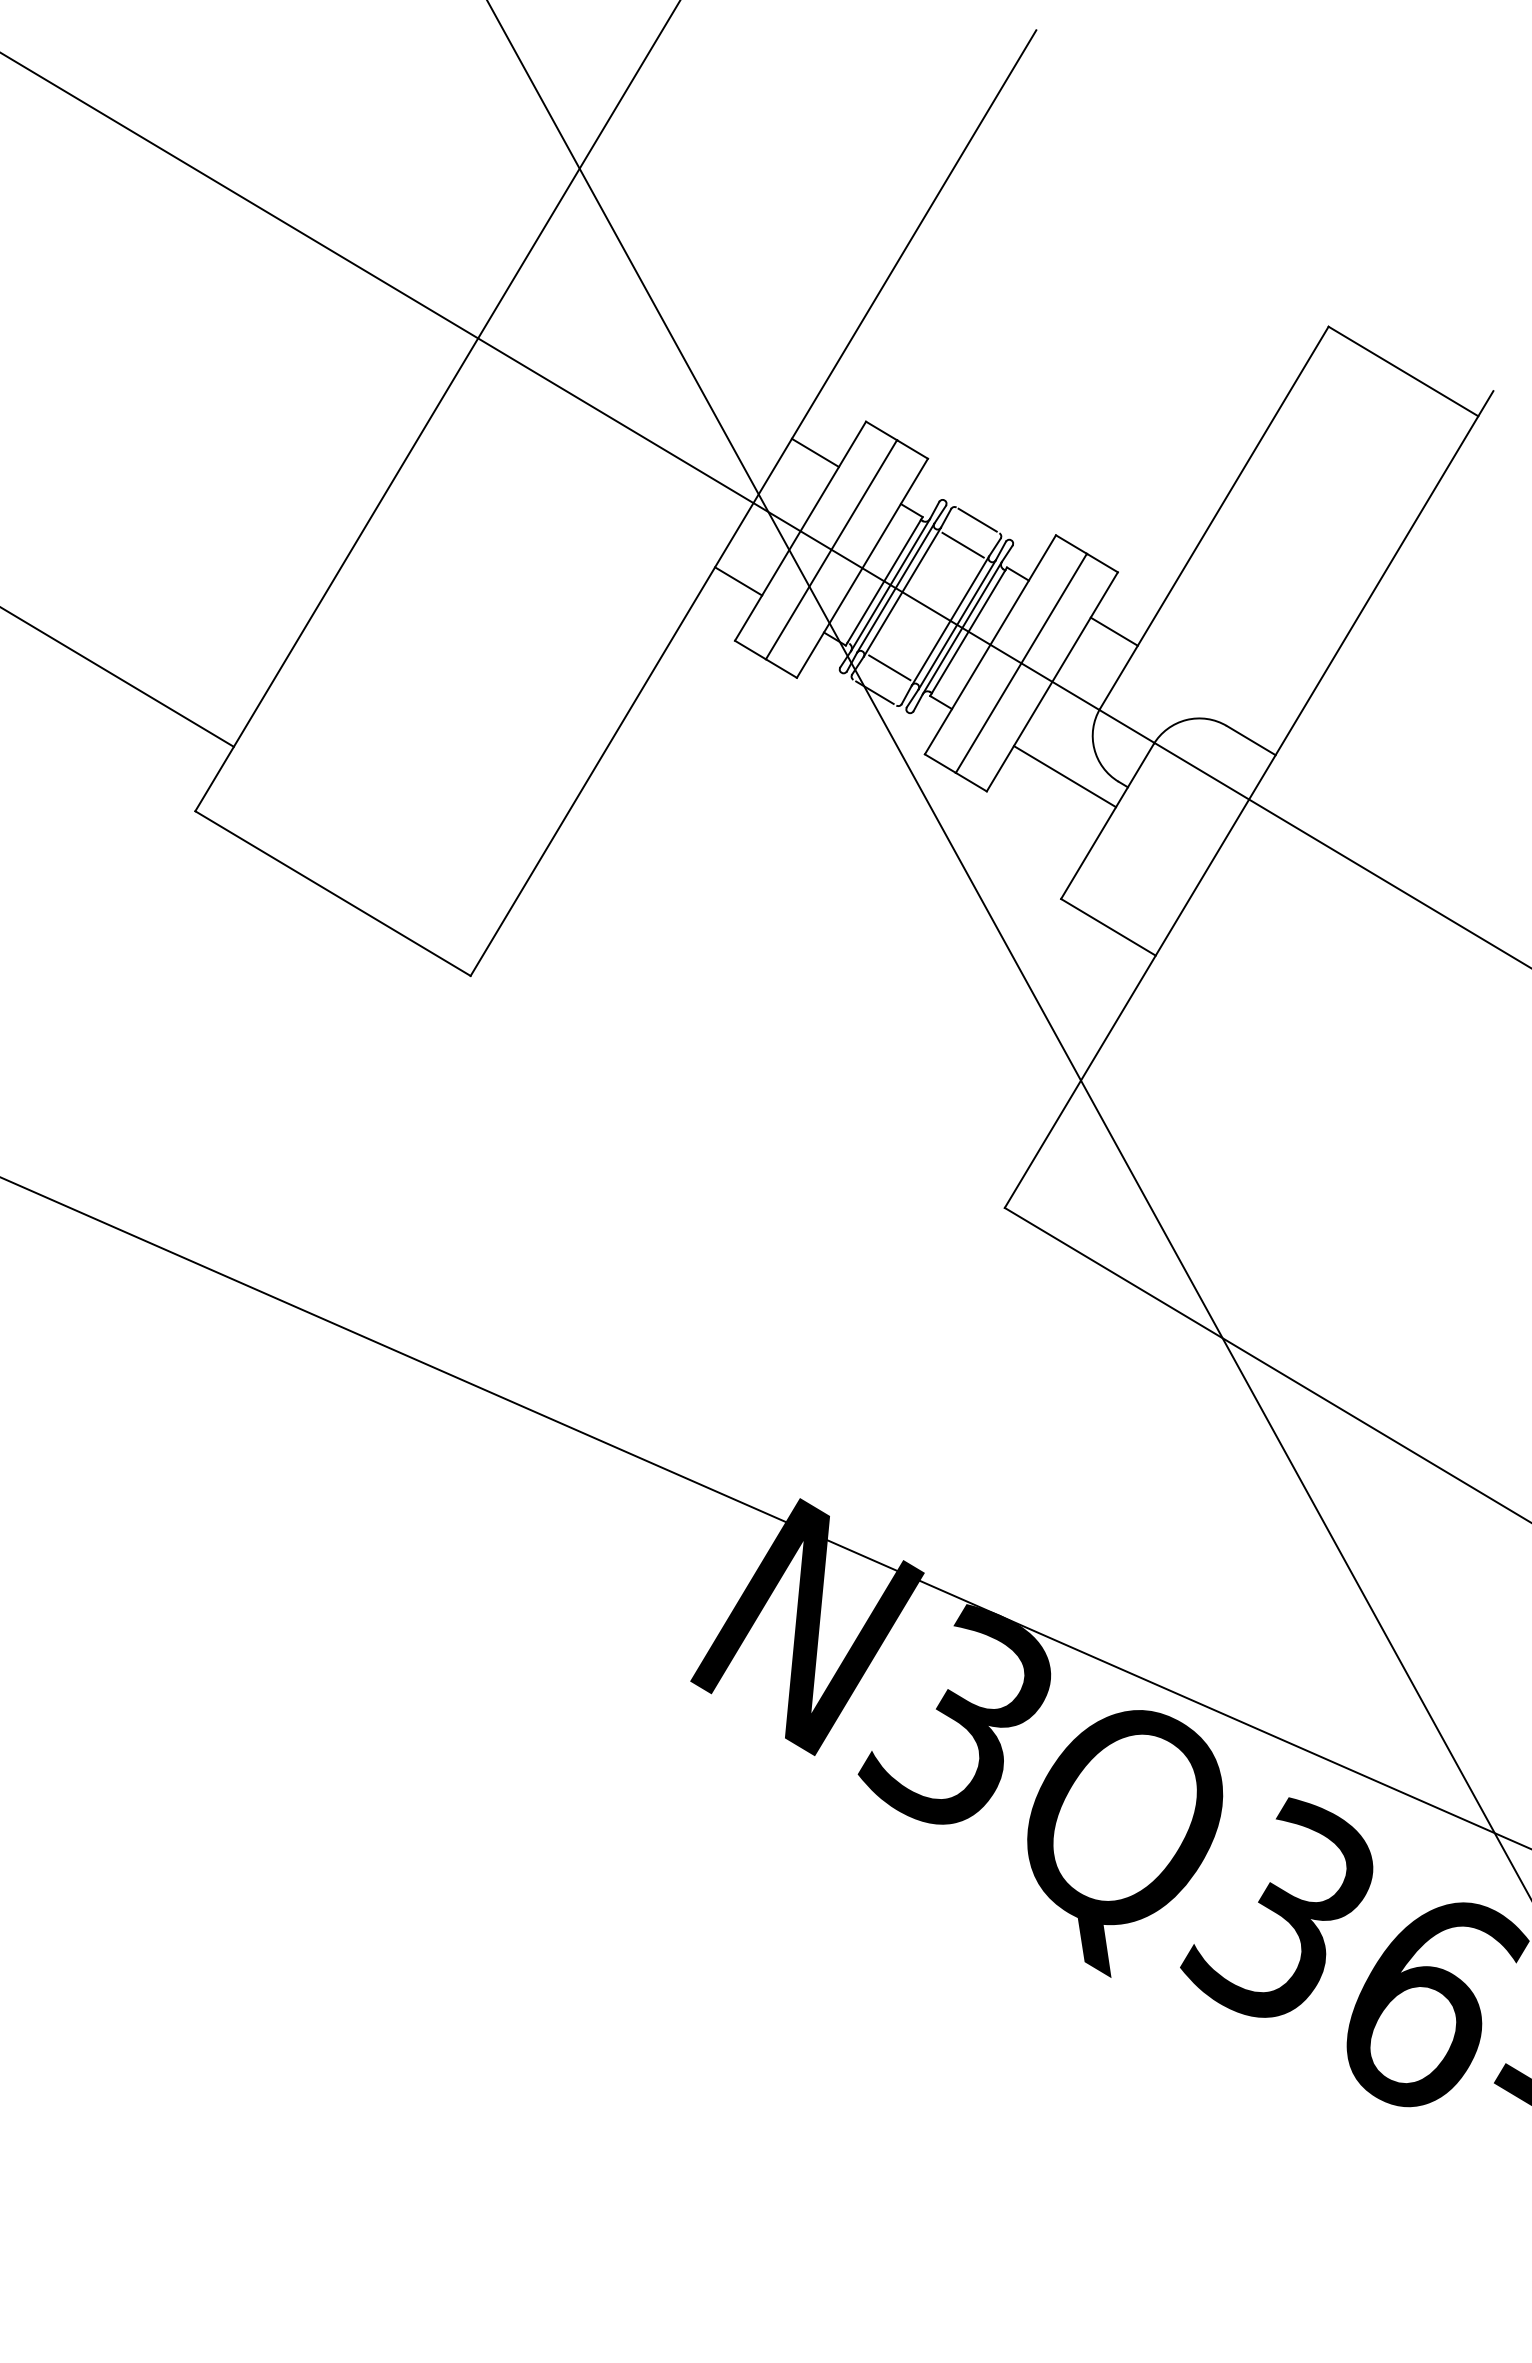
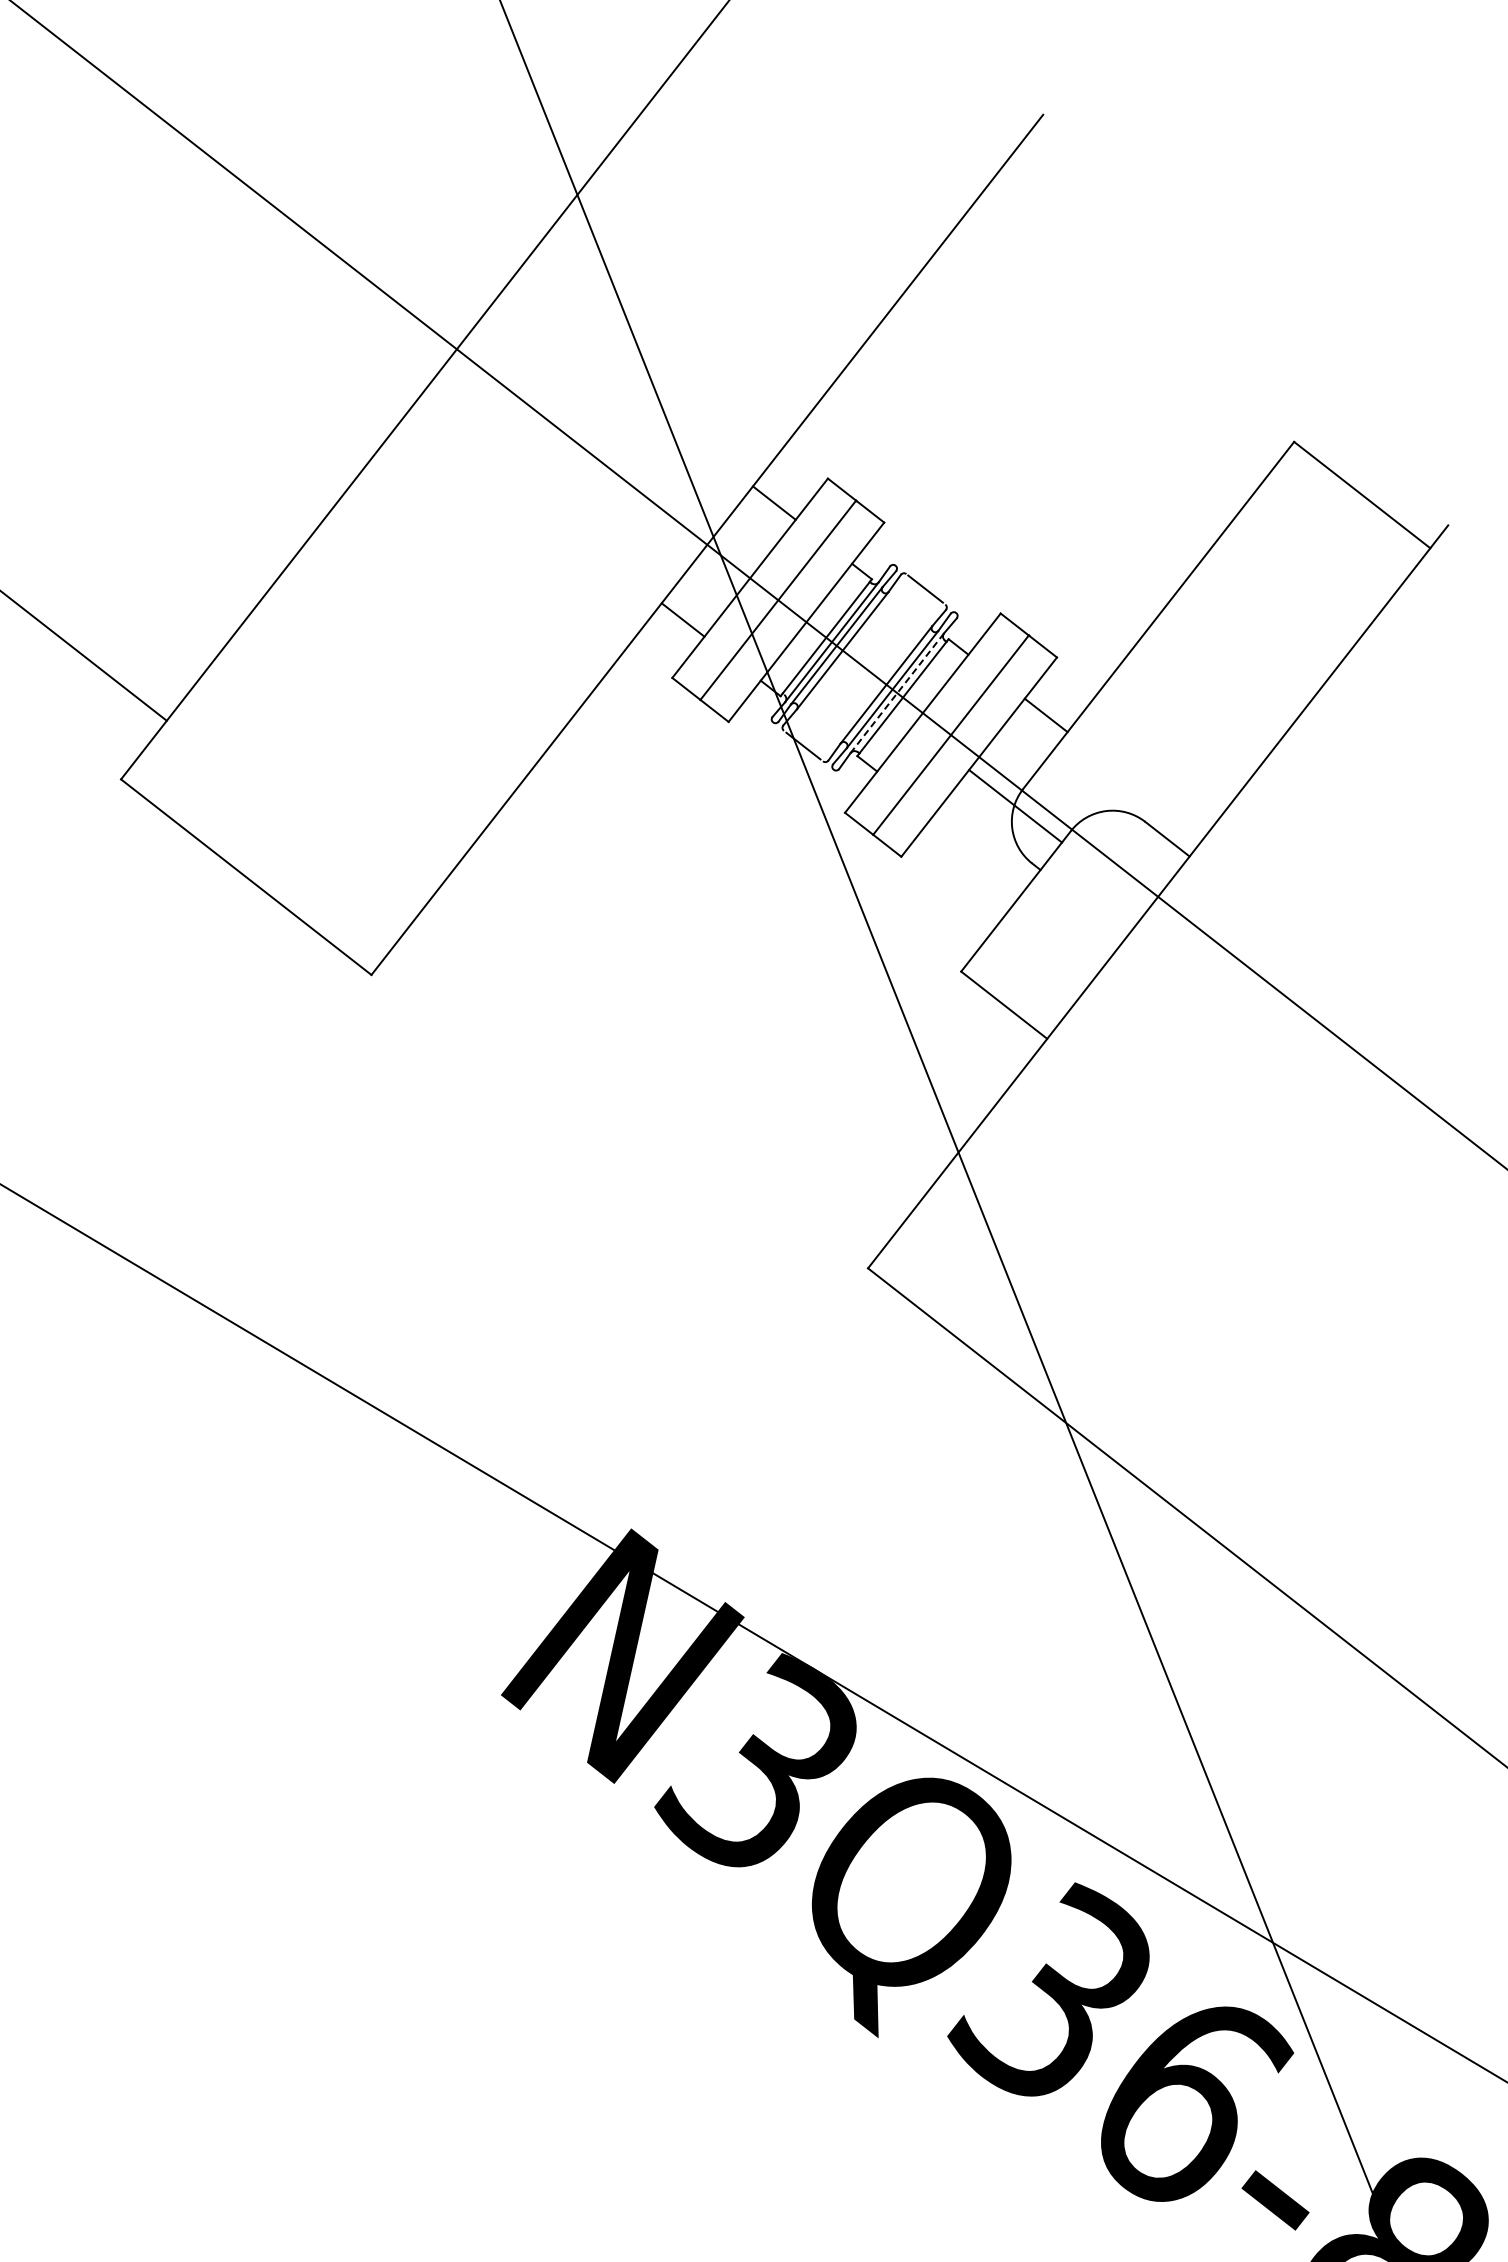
line: (962, 545) -> (907, 612), removed
line: (962, 627) -> (897, 692), solid -> dashed
line: (889, 667) -> (820, 723), removed
line: (1064, 776) -> (1015, 806), moved

